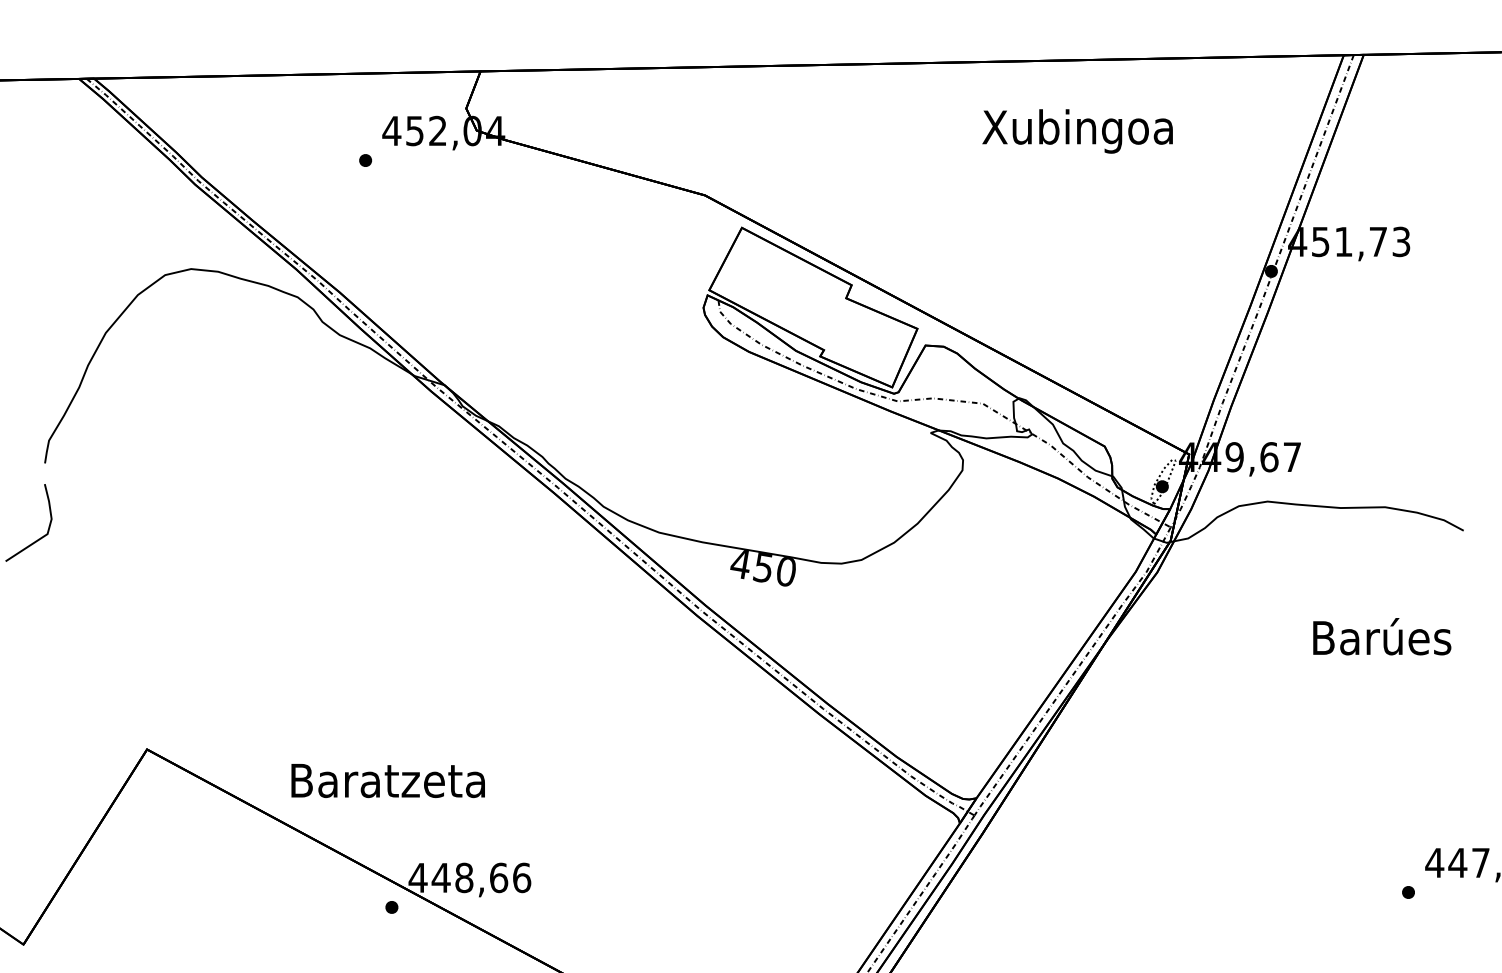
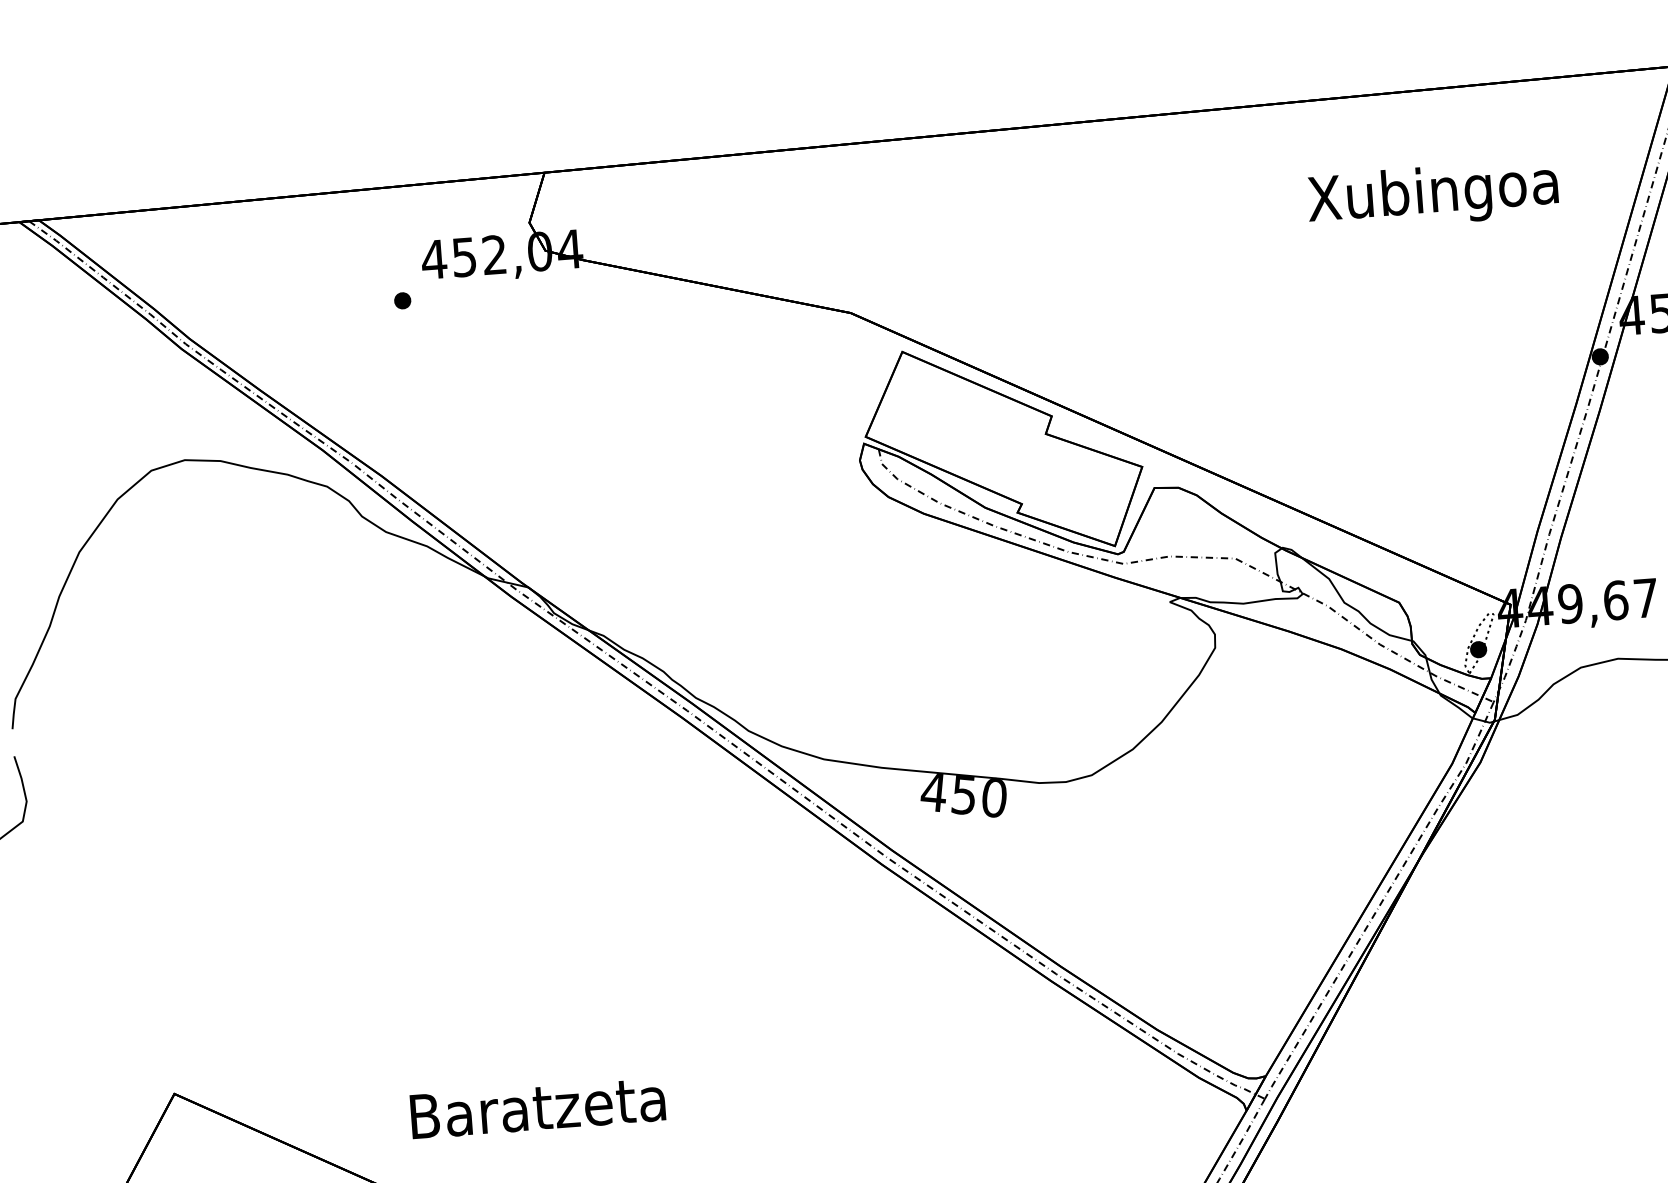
text: (1077, 131) -> (1432, 195), moved
text: (387, 781) -> (537, 1108), moved

